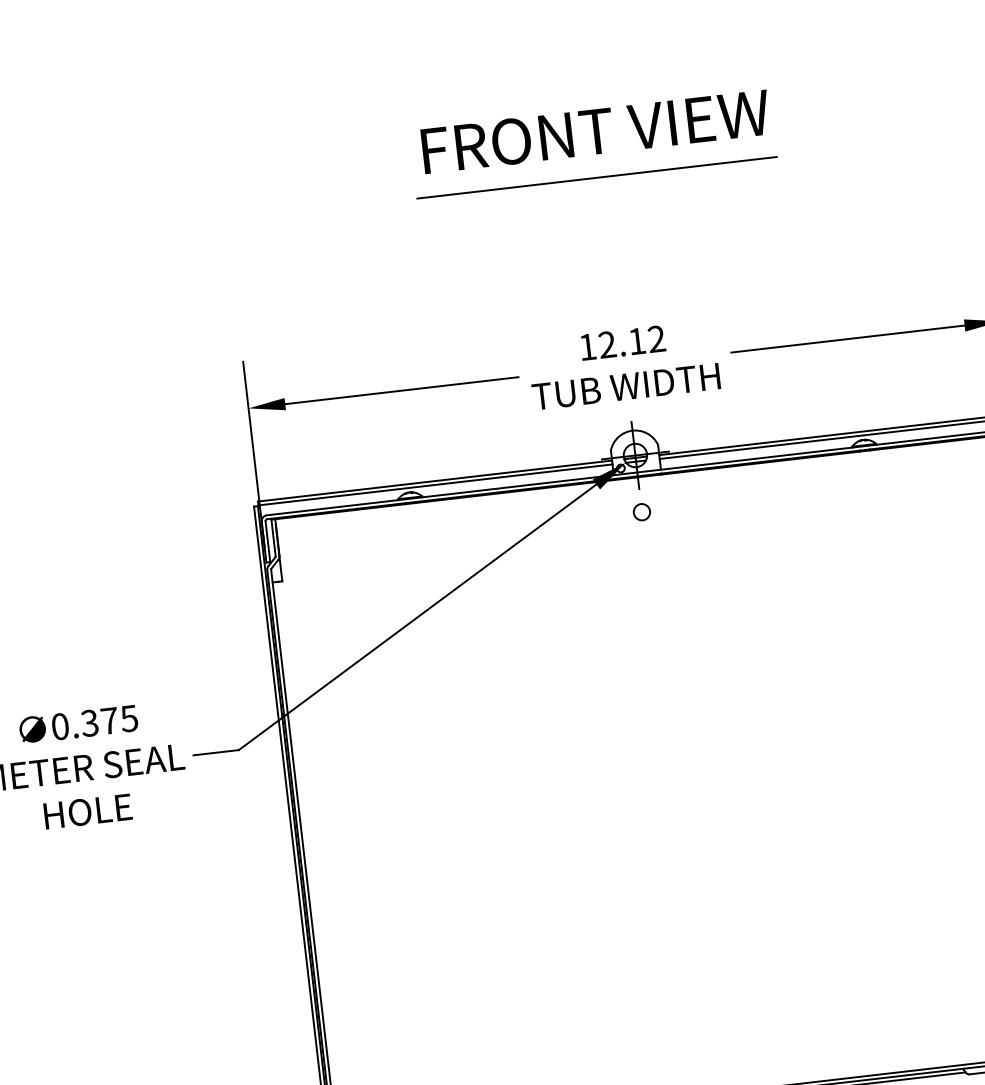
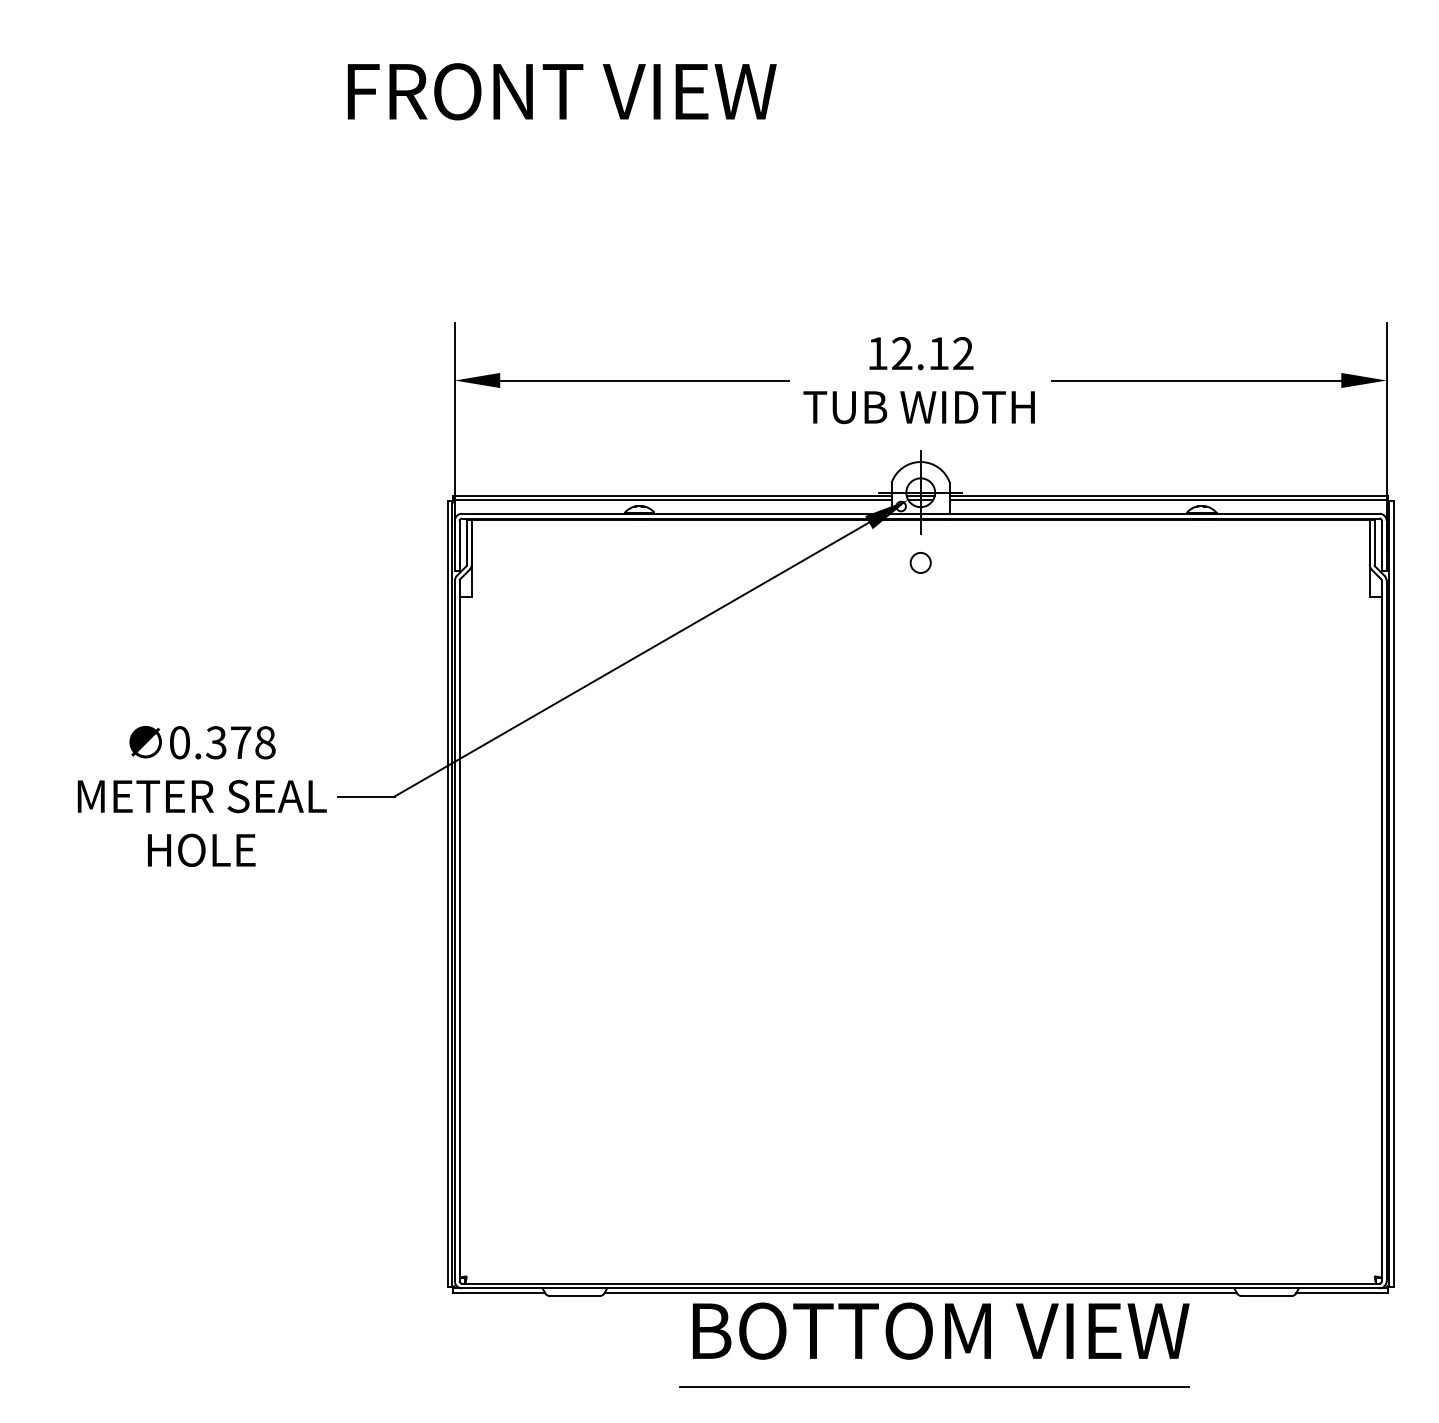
text: (595, 131) -> (561, 91), moved
line: (596, 178) -> (912, 148), removed
text: (128, 718) -> (264, 742), 0.375 -> 0.378

